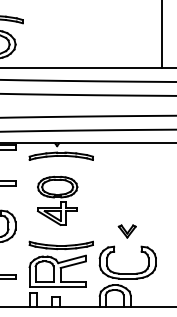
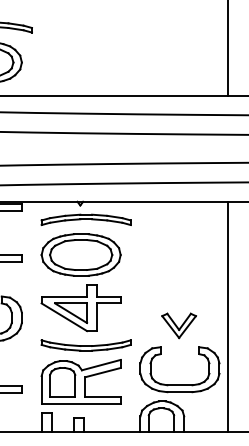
part: (57, 200) -> (80, 282), size x1.43
line: (161, 224) -> (227, 315), added
part: (127, 231) -> (179, 325), size x1.43

